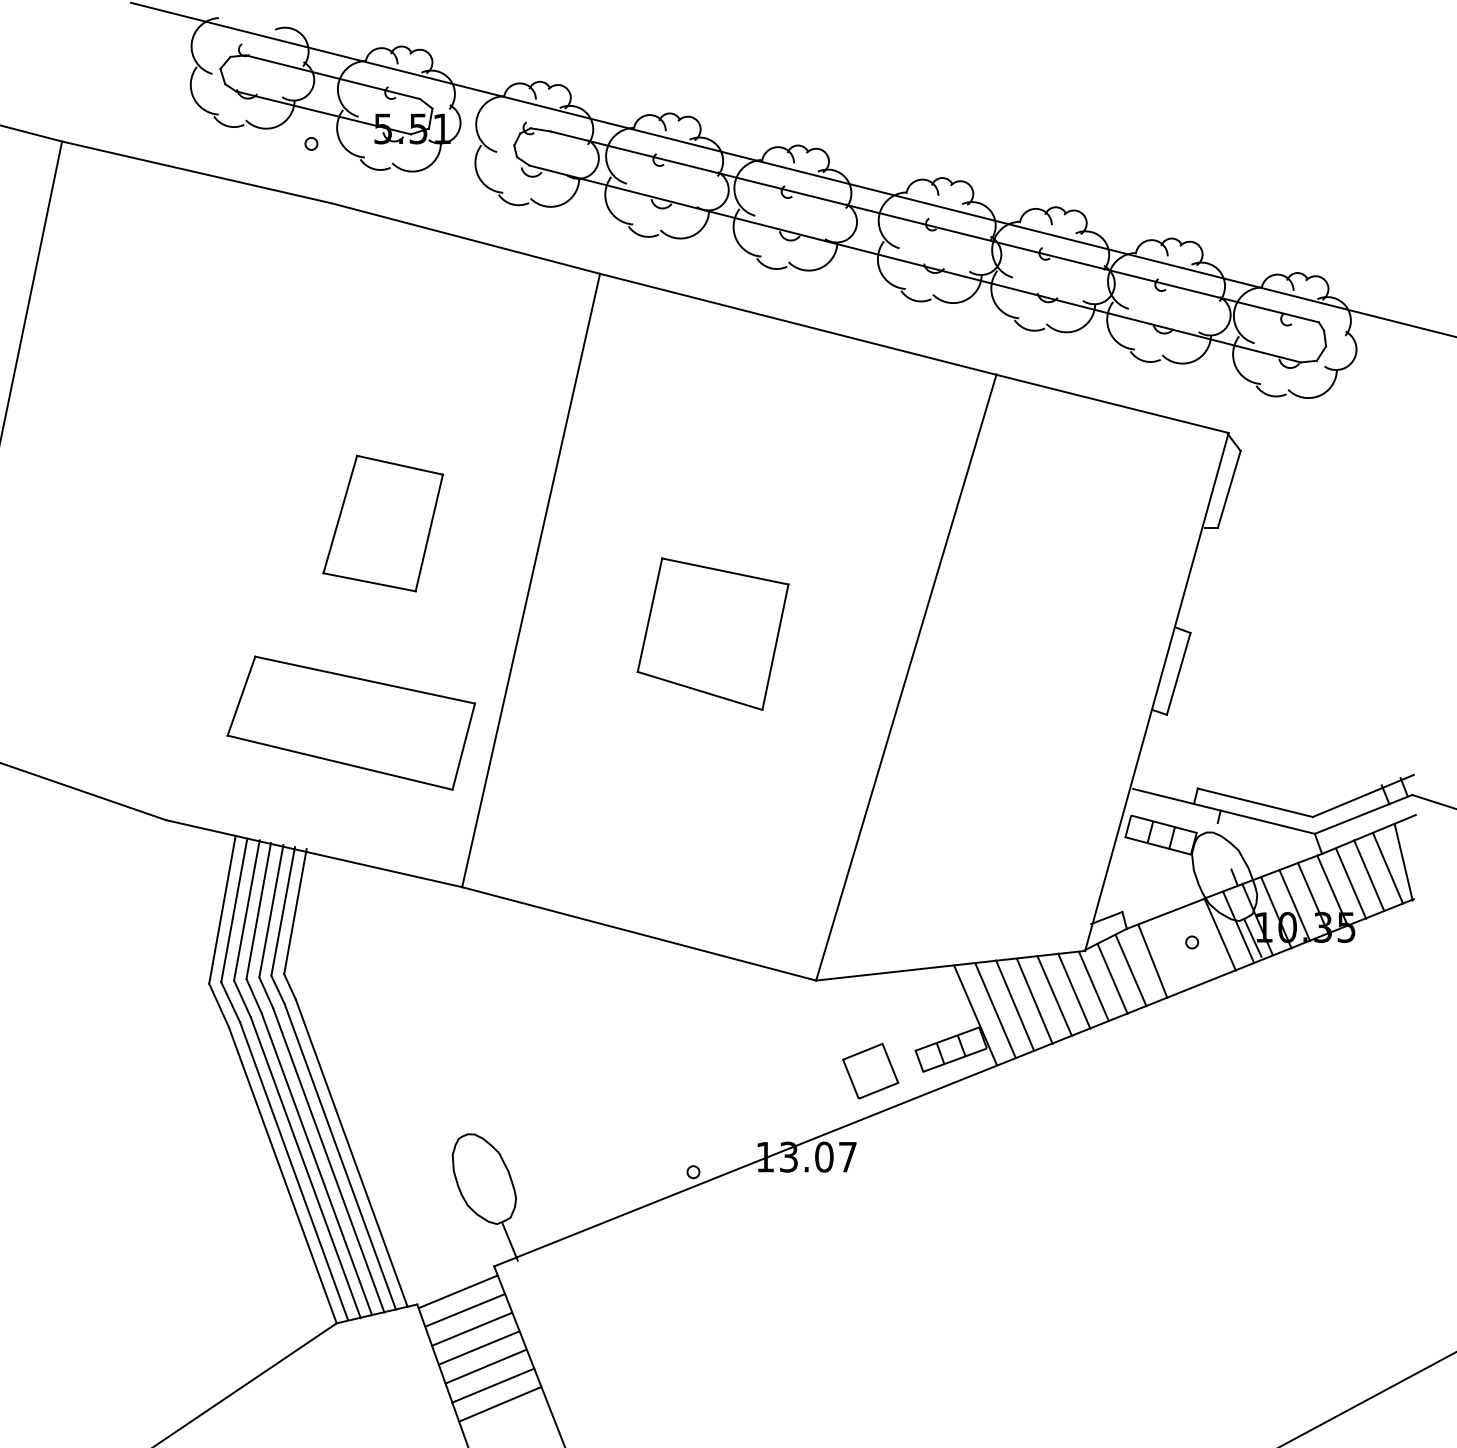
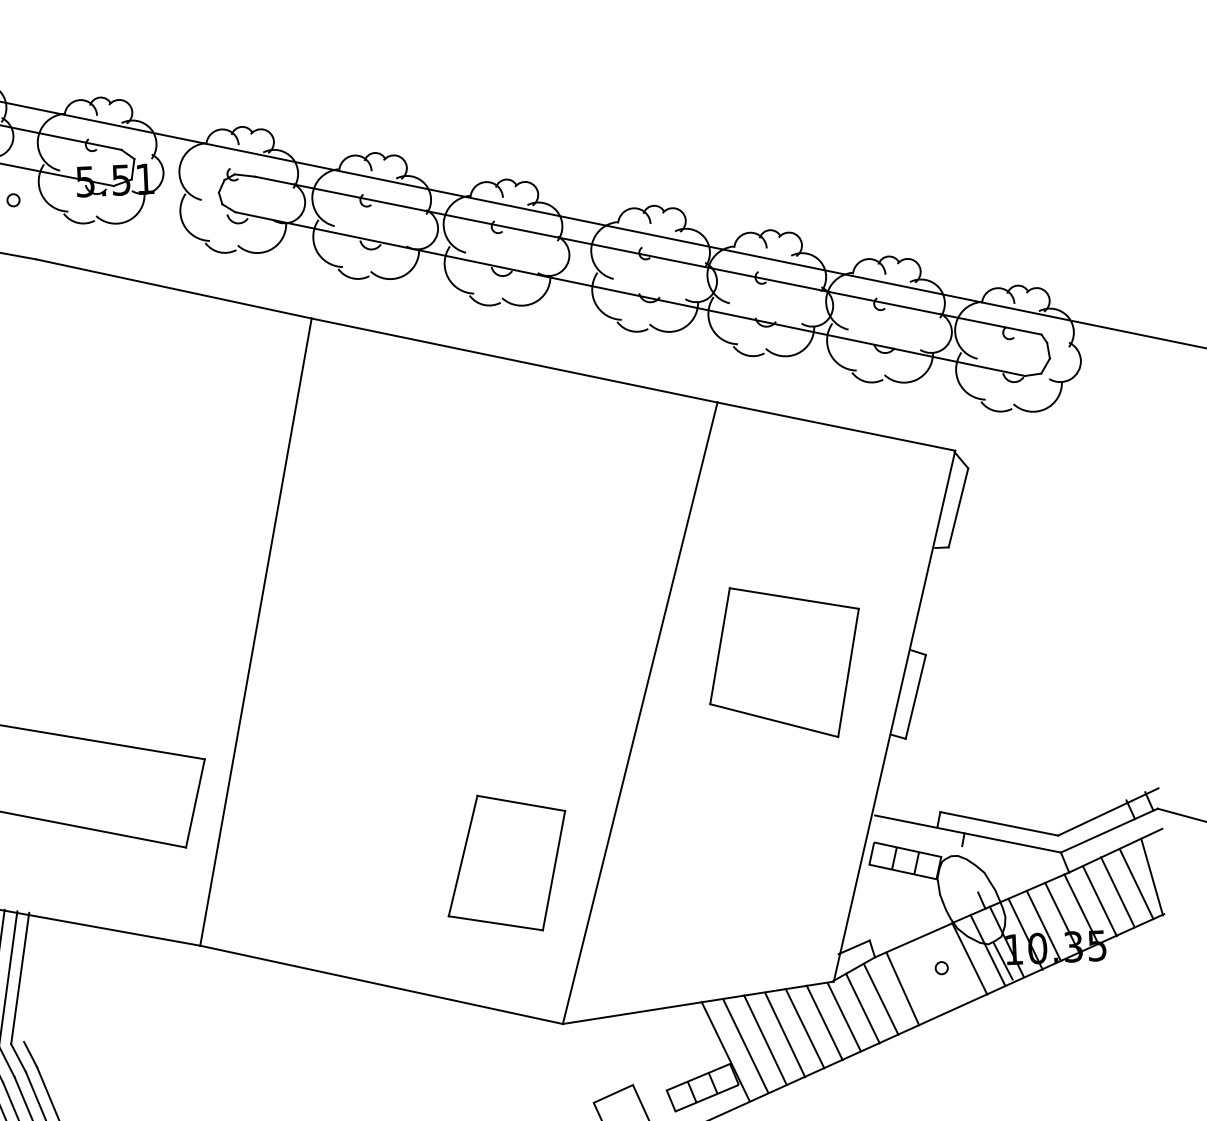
part: (382, 523) -> (506, 863), moved
part: (712, 633) -> (784, 661), moved
line: (295, 911) -> (32, 978), removed

